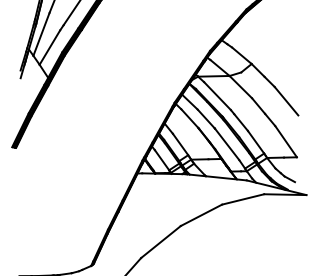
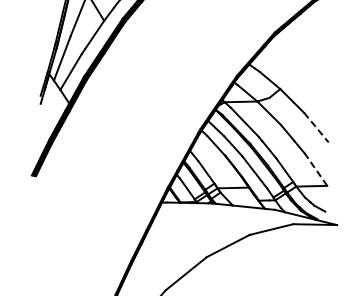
line: (286, 101) -> (316, 128), solid -> dashed
line: (286, 141) -> (316, 169), solid -> dashed

